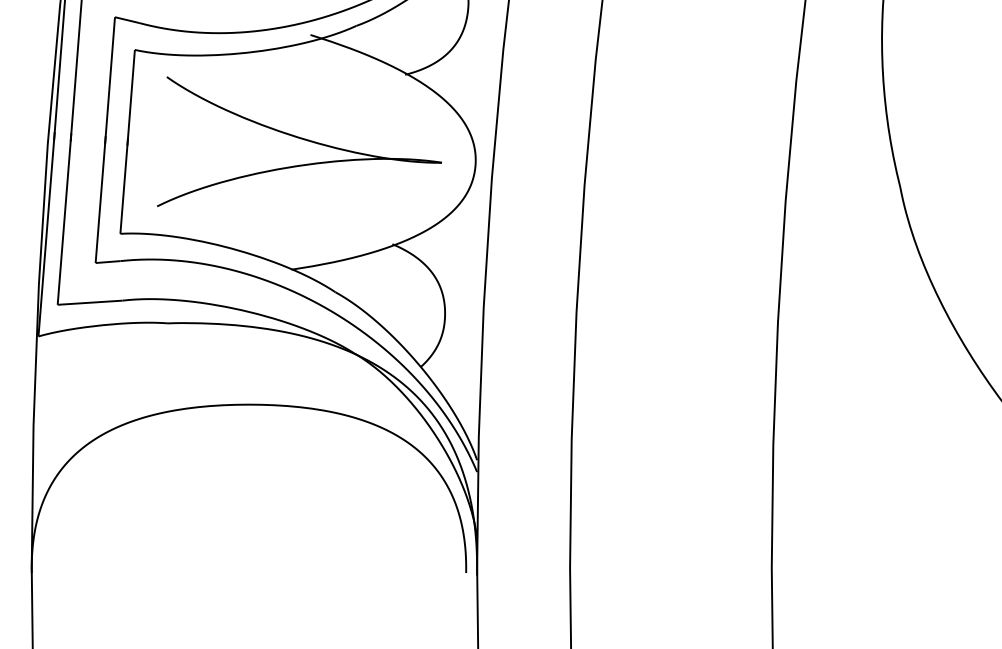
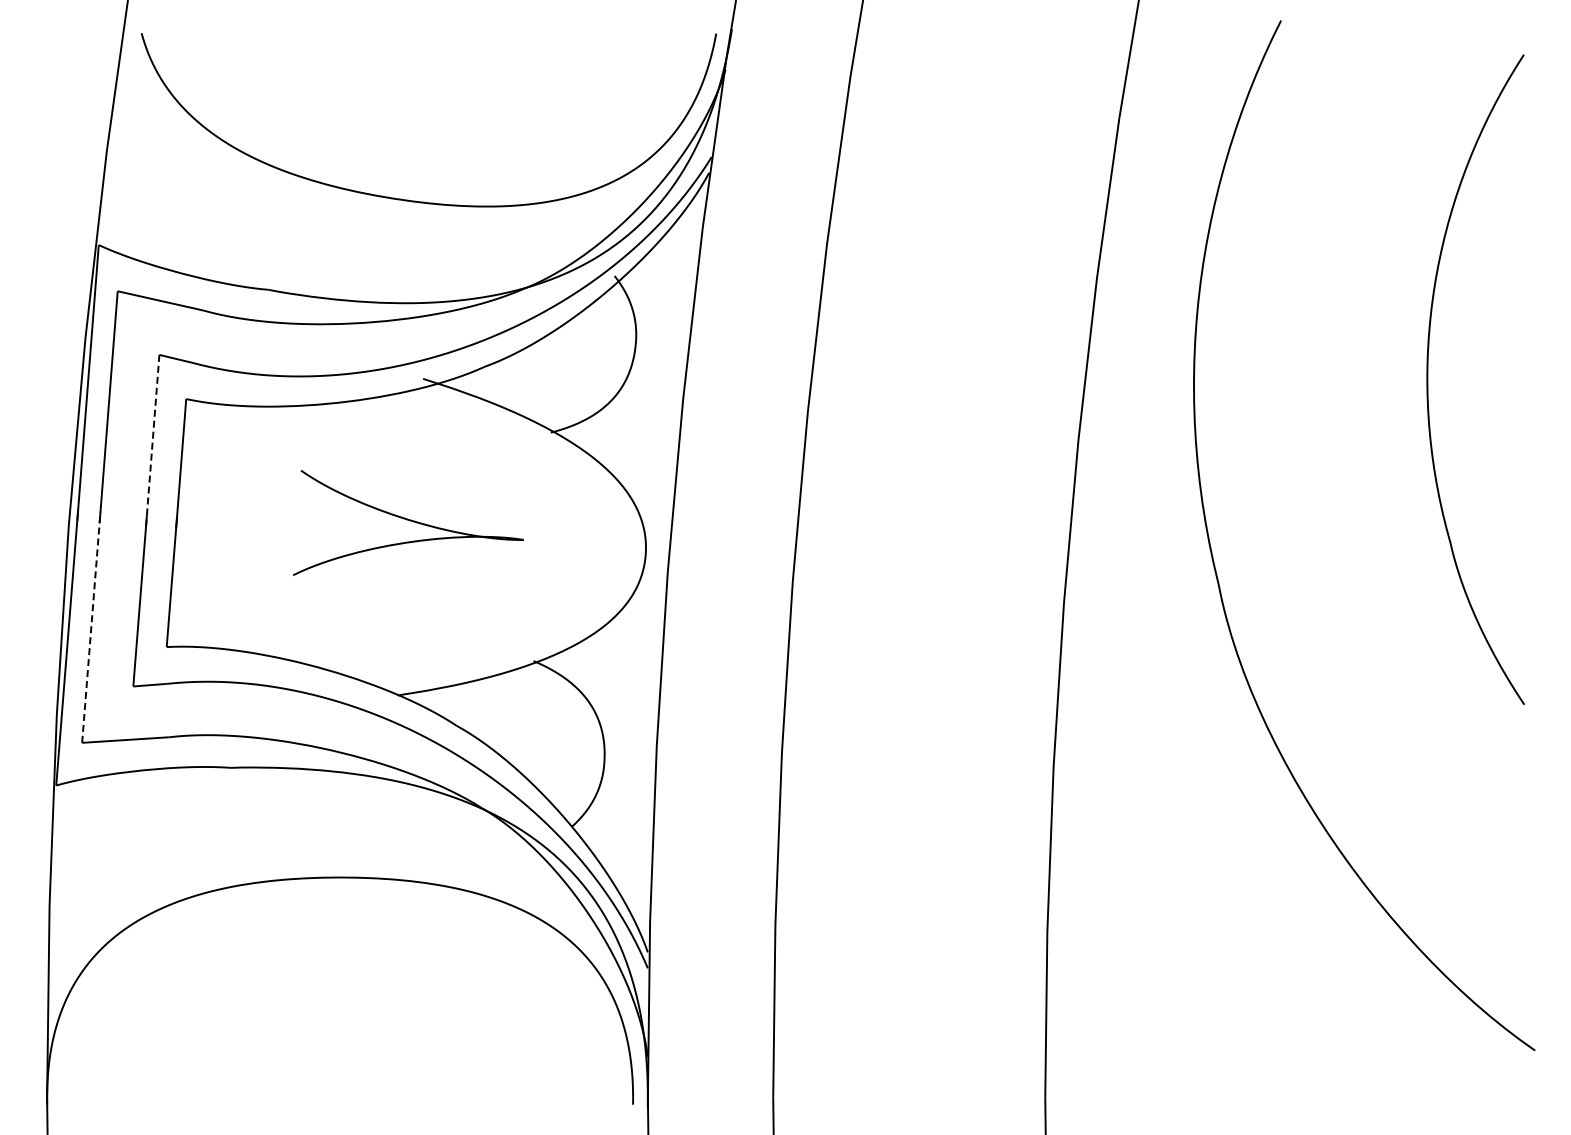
line: (109, 80) -> (152, 440), solid -> dashed
part: (299, 141) -> (408, 522), size x0.6
line: (64, 219) -> (91, 627), solid -> dashed

